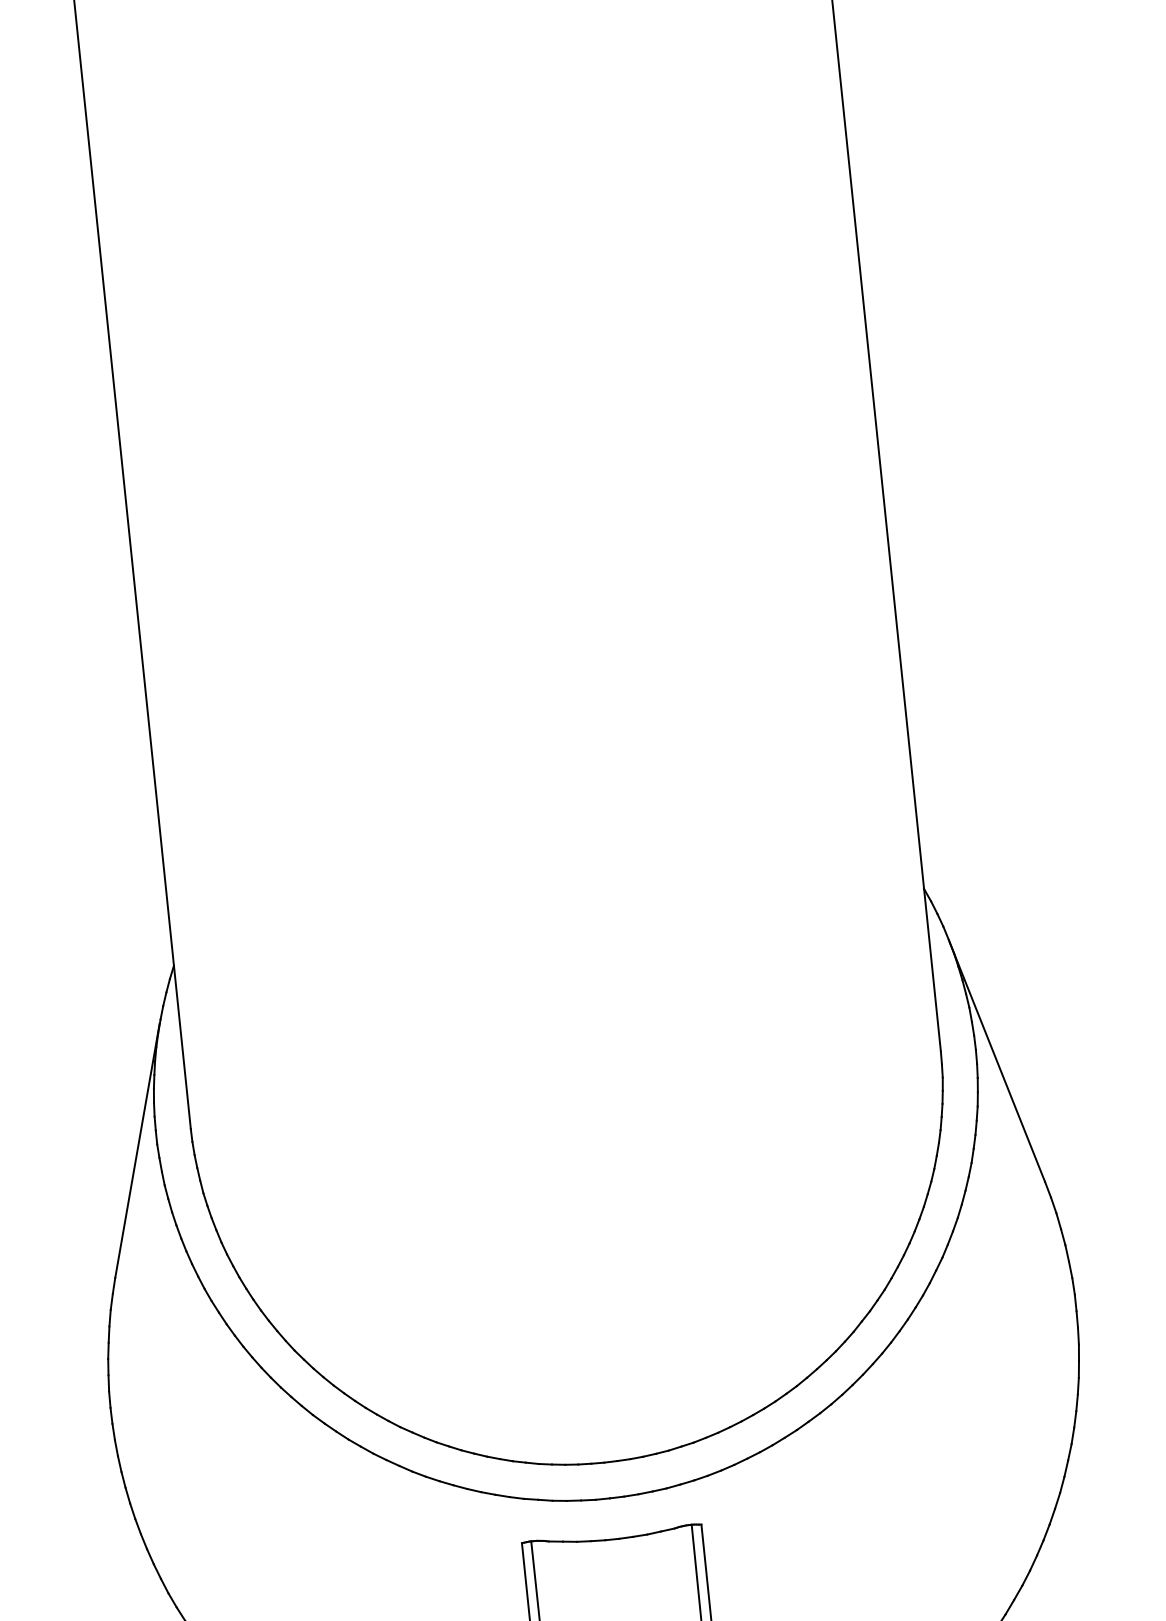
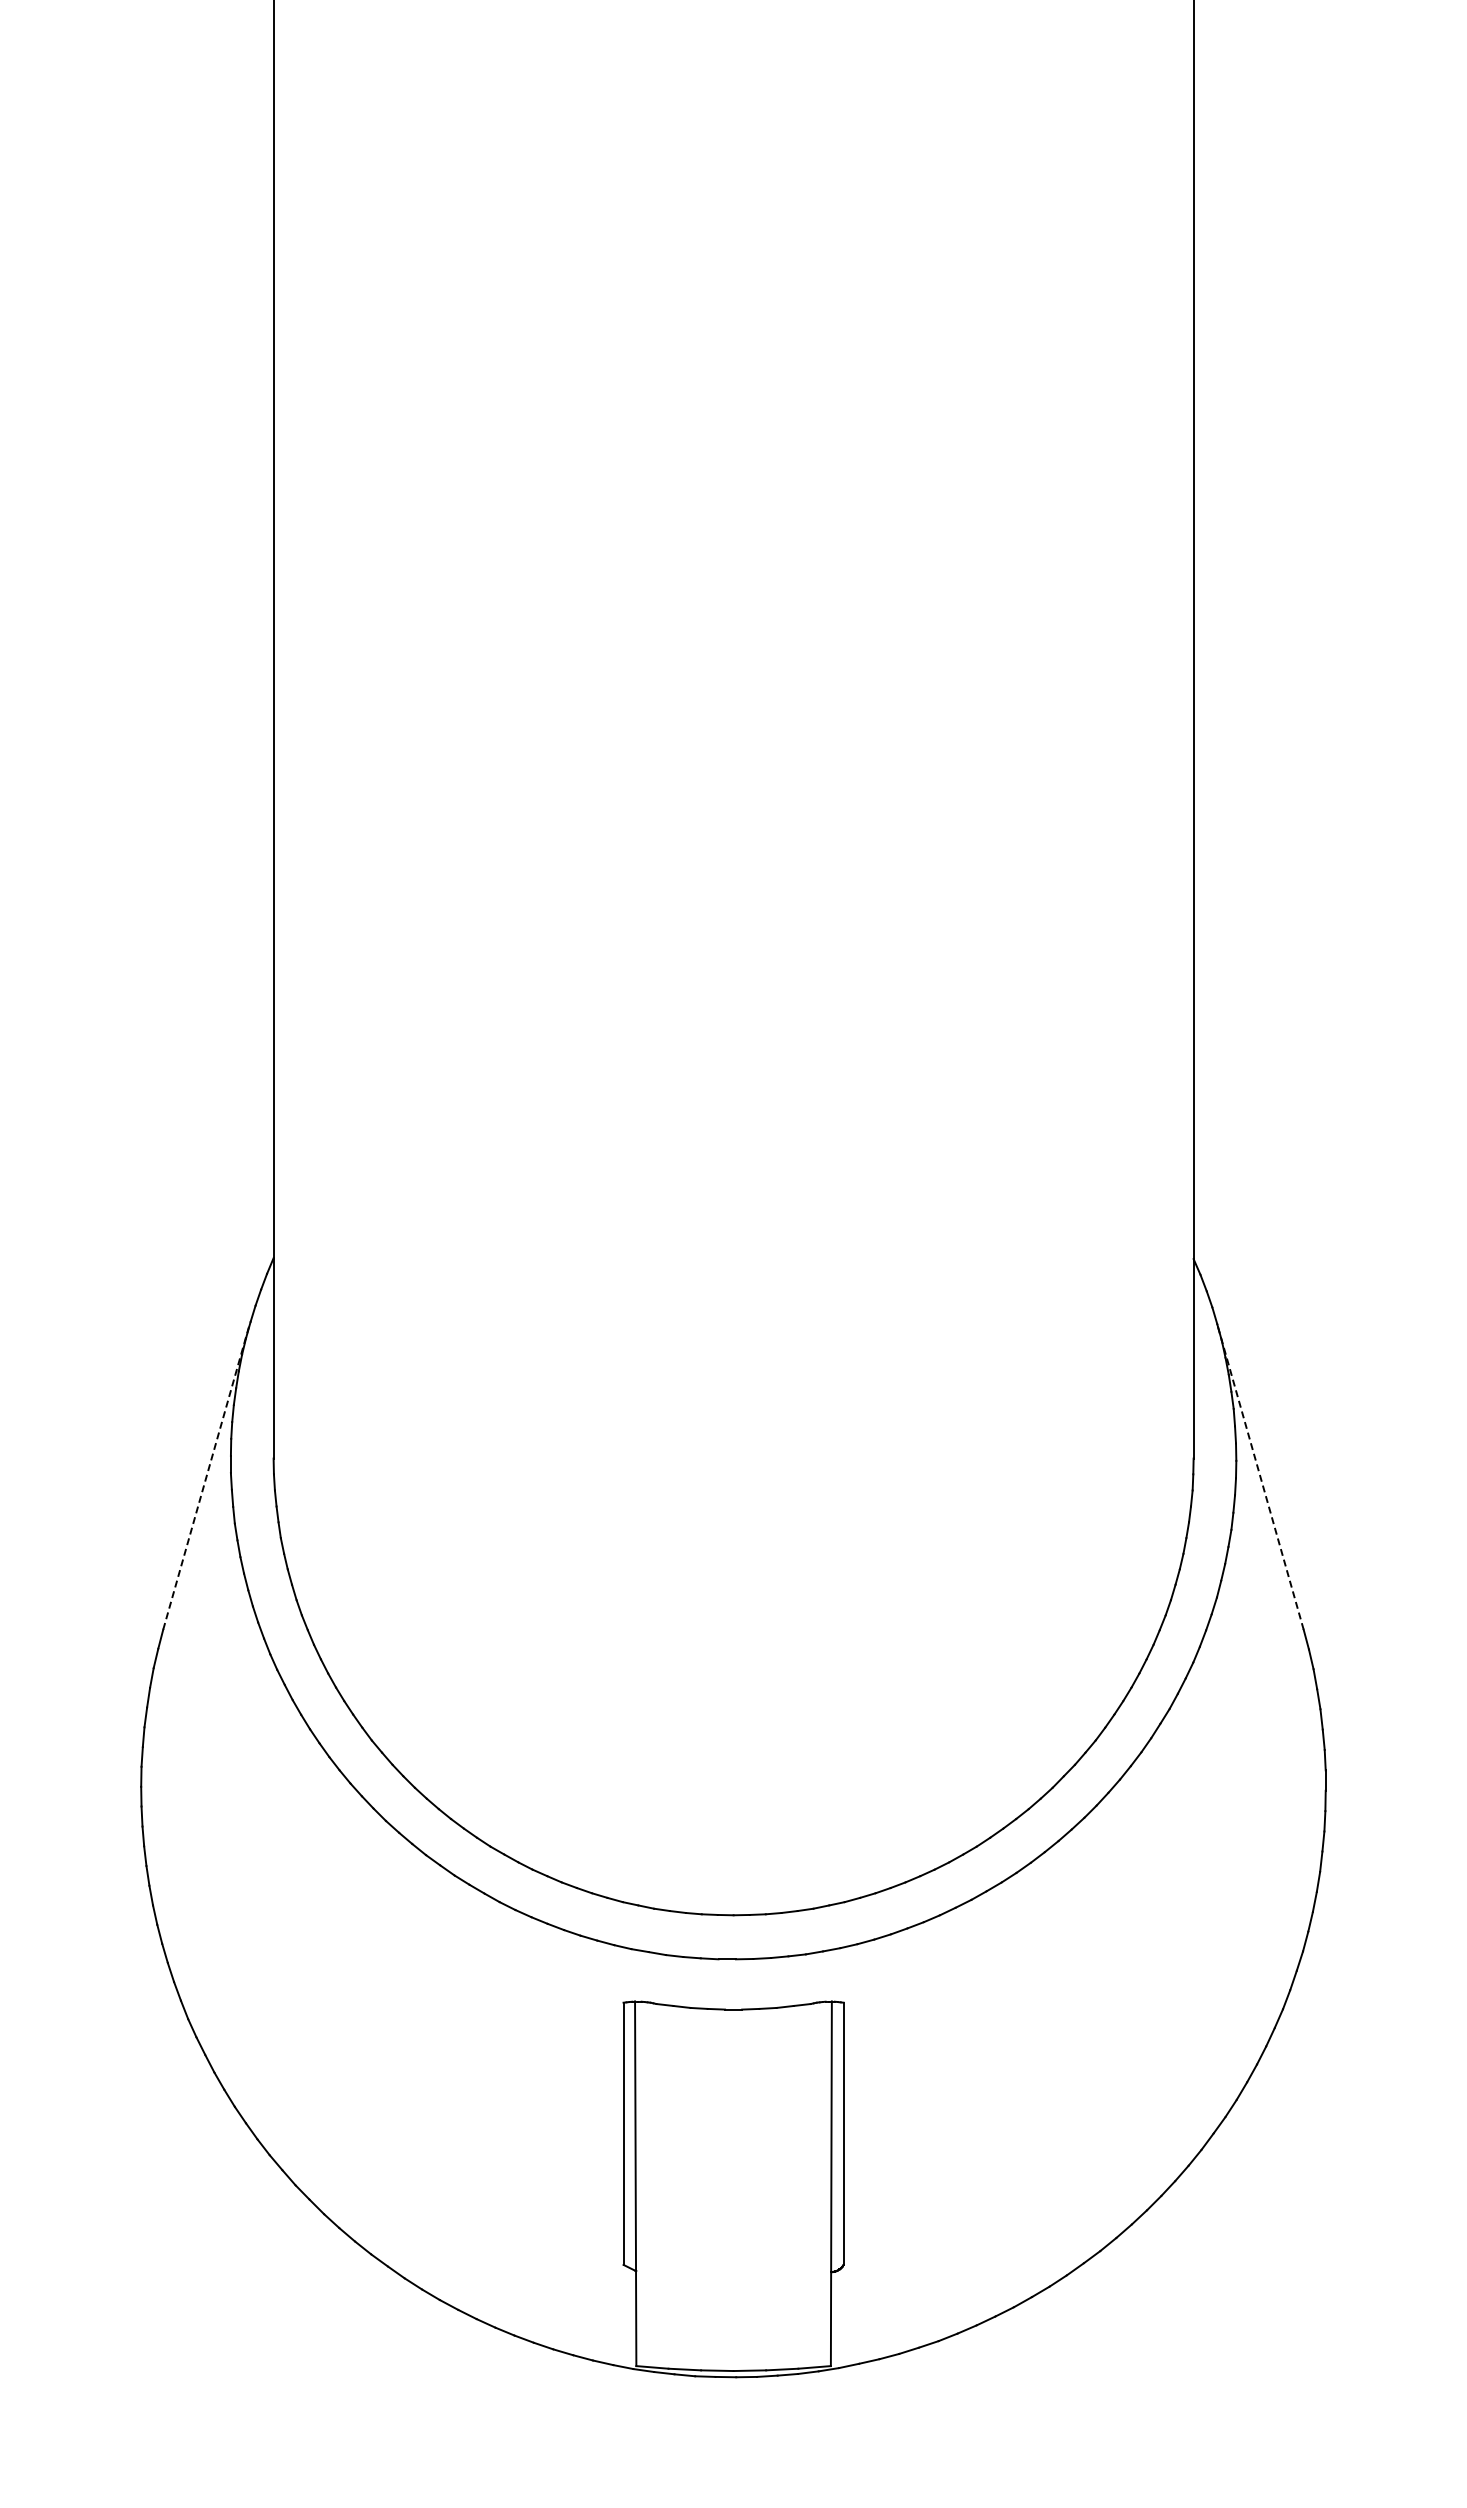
line: (997, 1062) -> (1260, 1478), solid -> dashed
line: (137, 1150) -> (206, 1477), solid -> dashed

